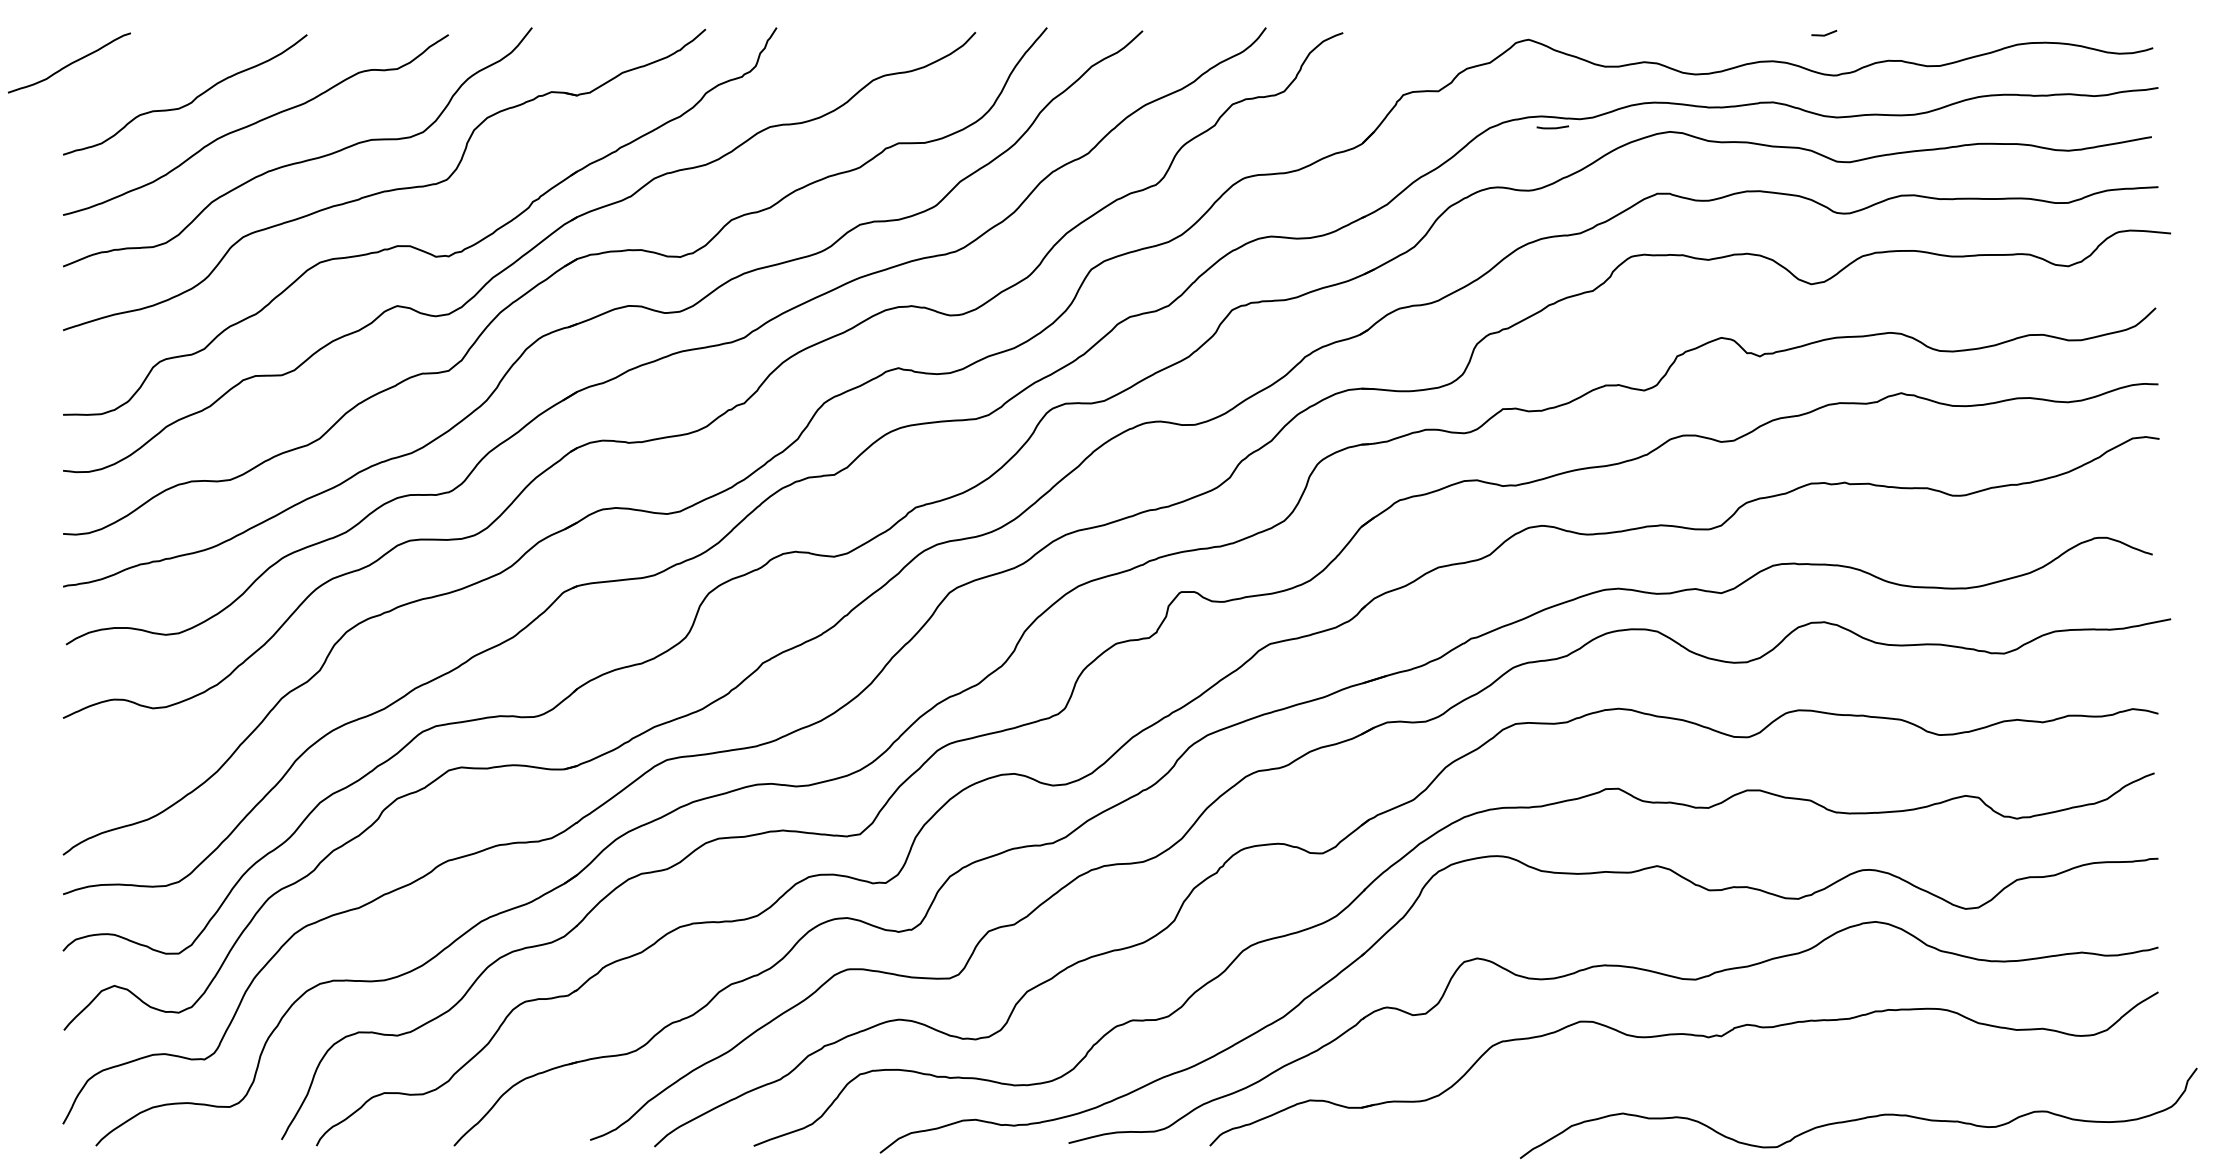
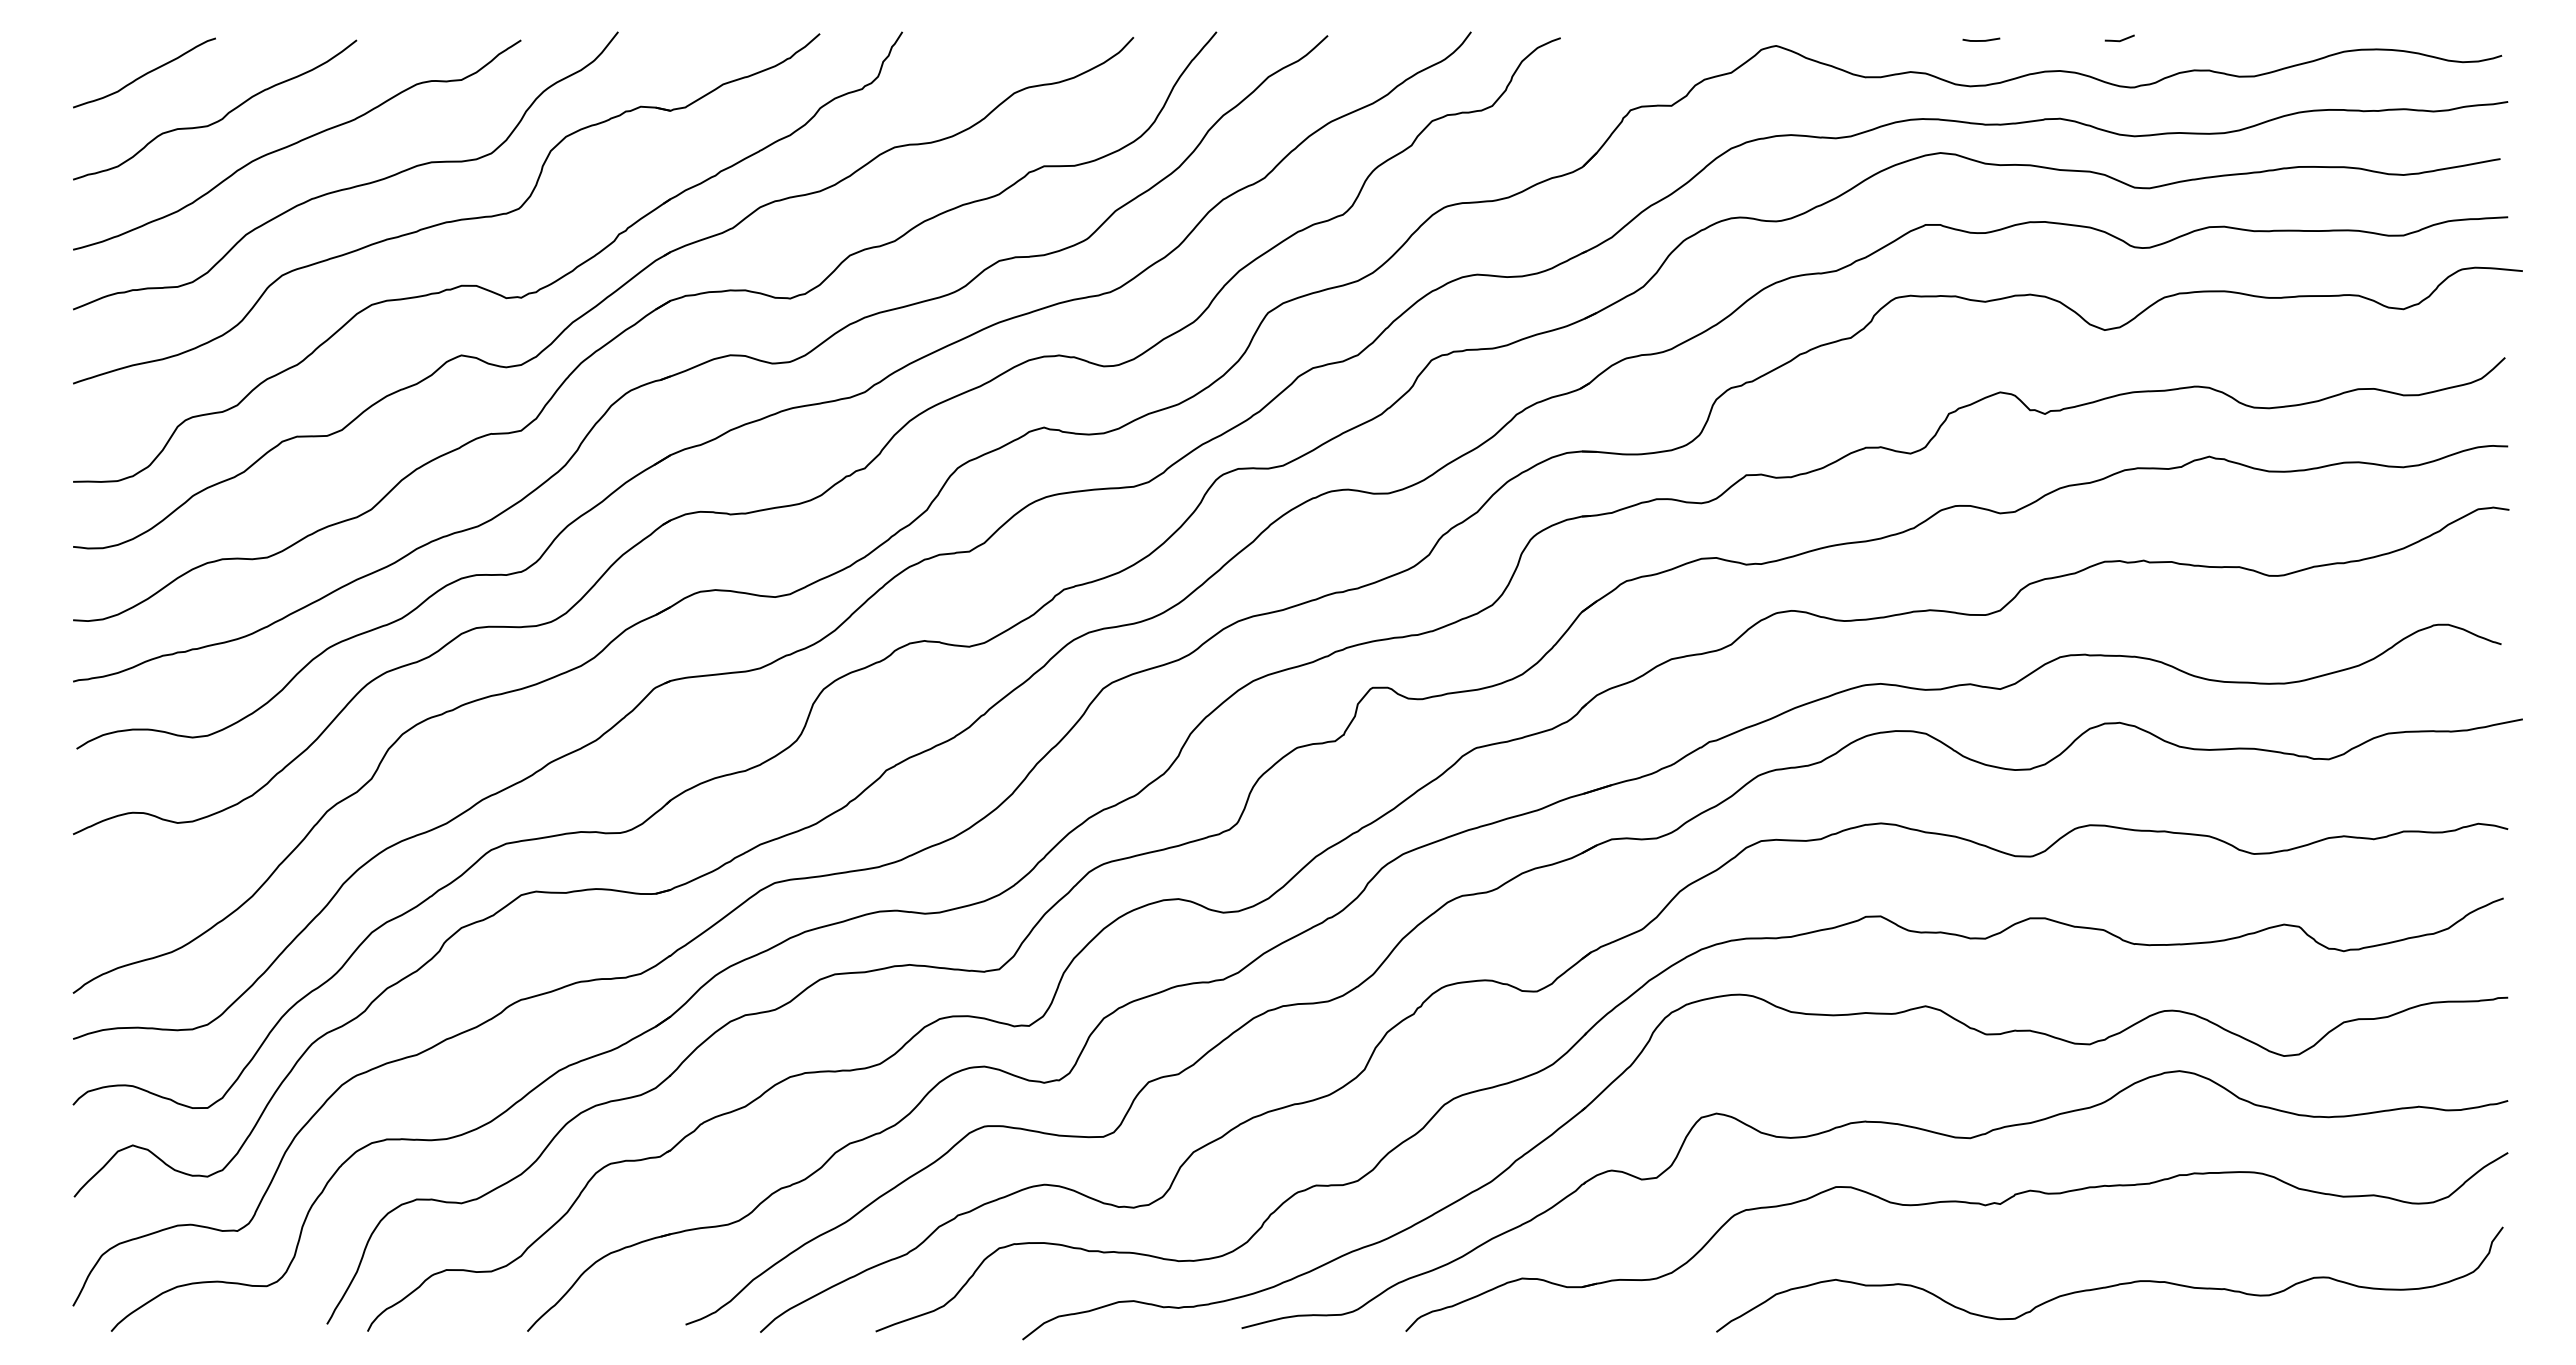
curve: (69, 63) -> (144, 73), moved
line: (1552, 127) -> (1981, 40), moved
curve: (1858, 1118) -> (2109, 1285), moved

